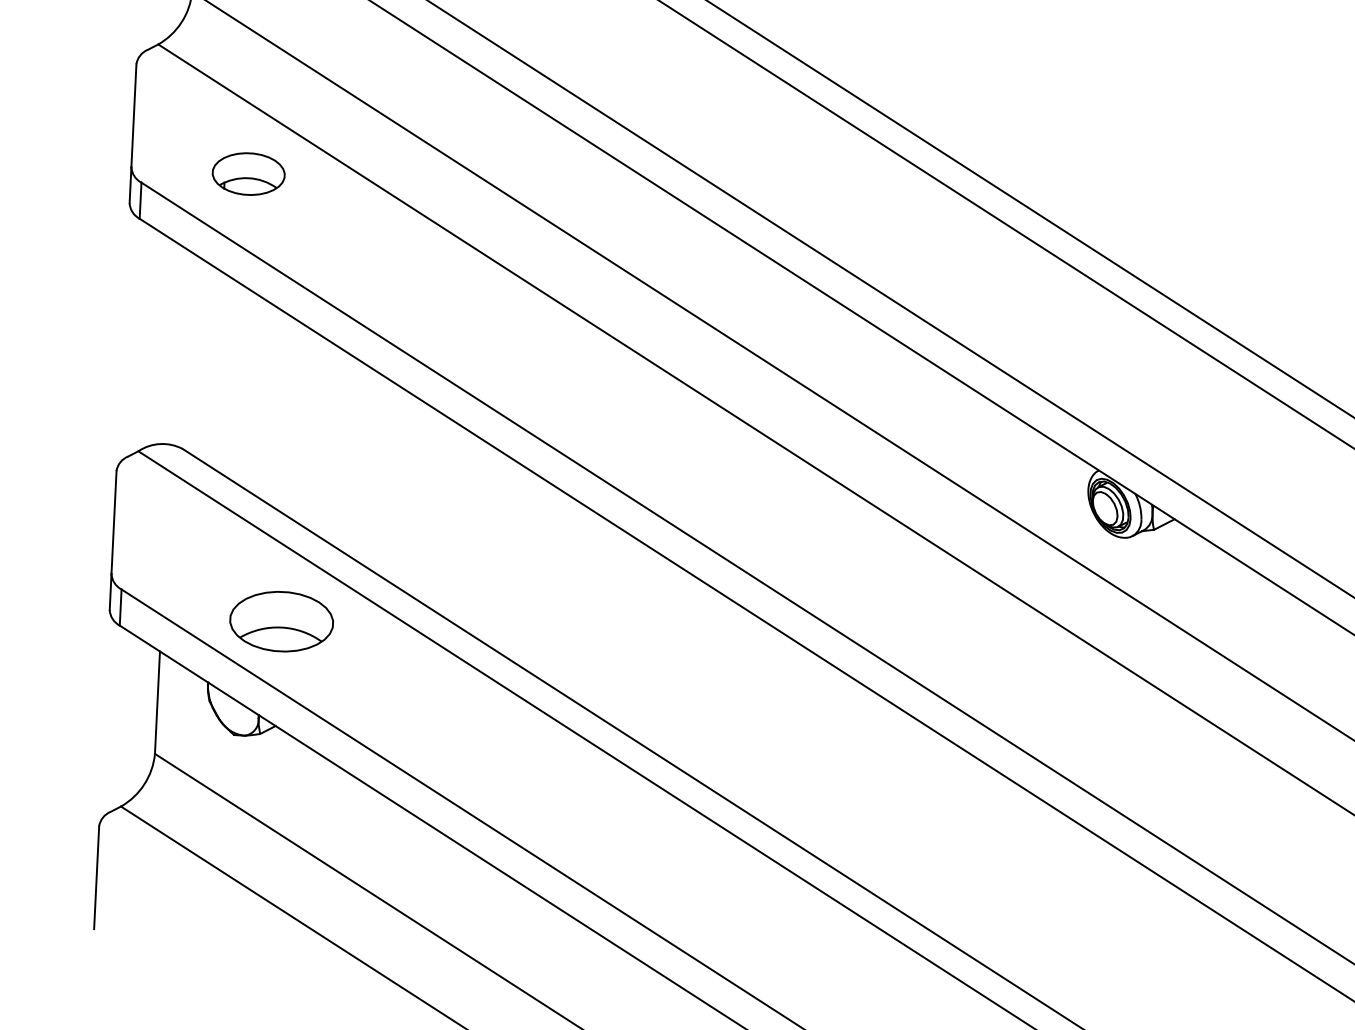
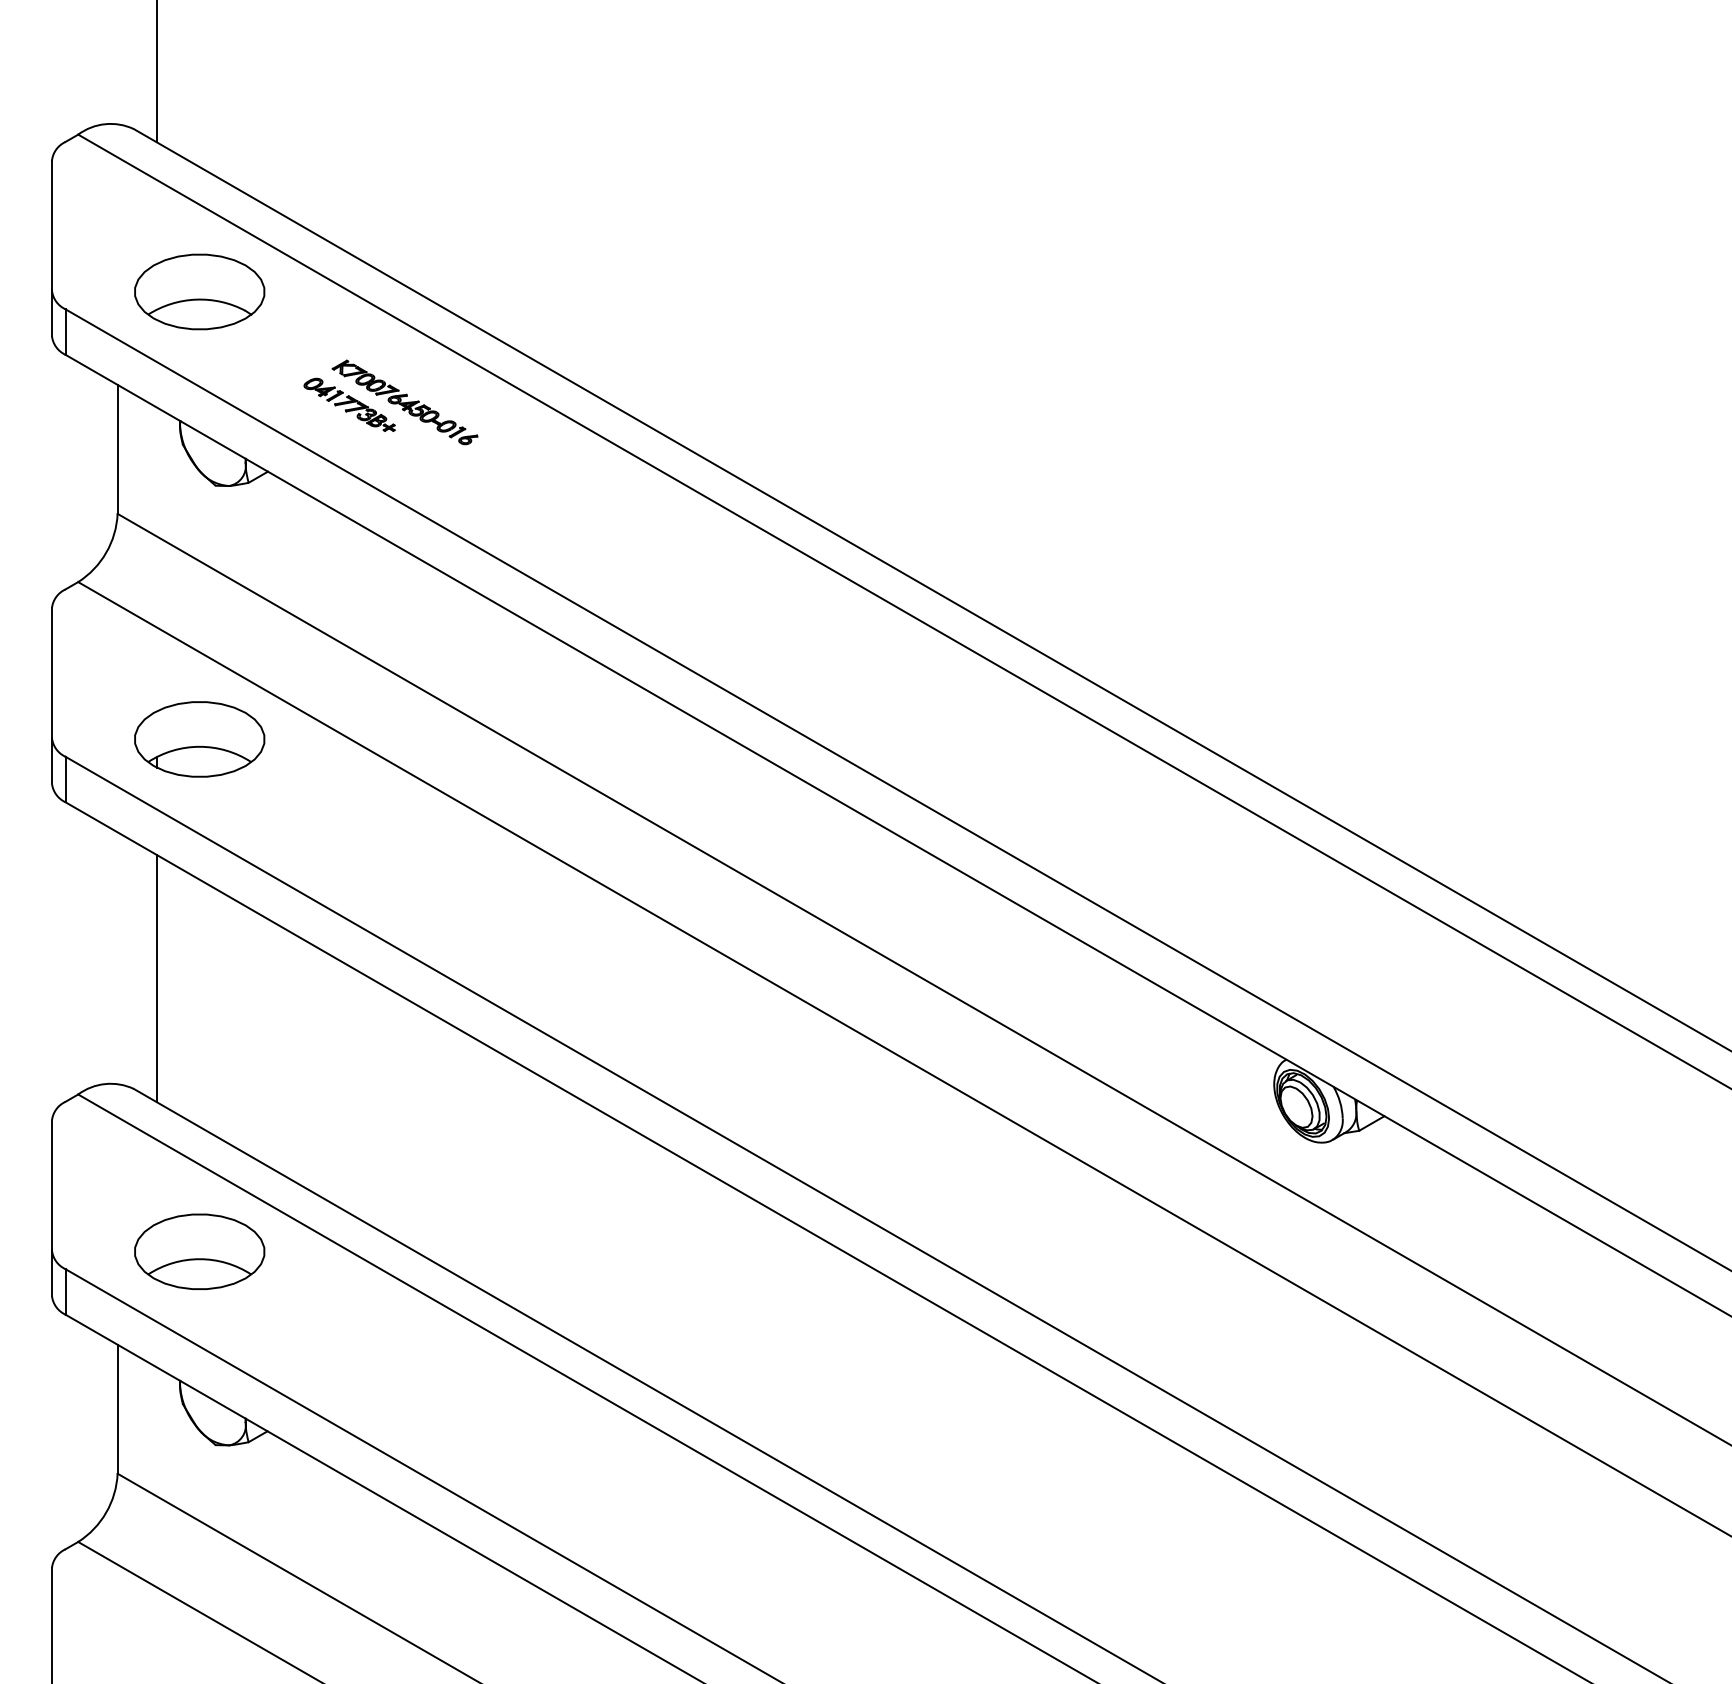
part: (248, 174) -> (199, 739), size x1.43
line: (205, 362) -> (157, 978), added
part: (281, 621) -> (199, 1251), moved

